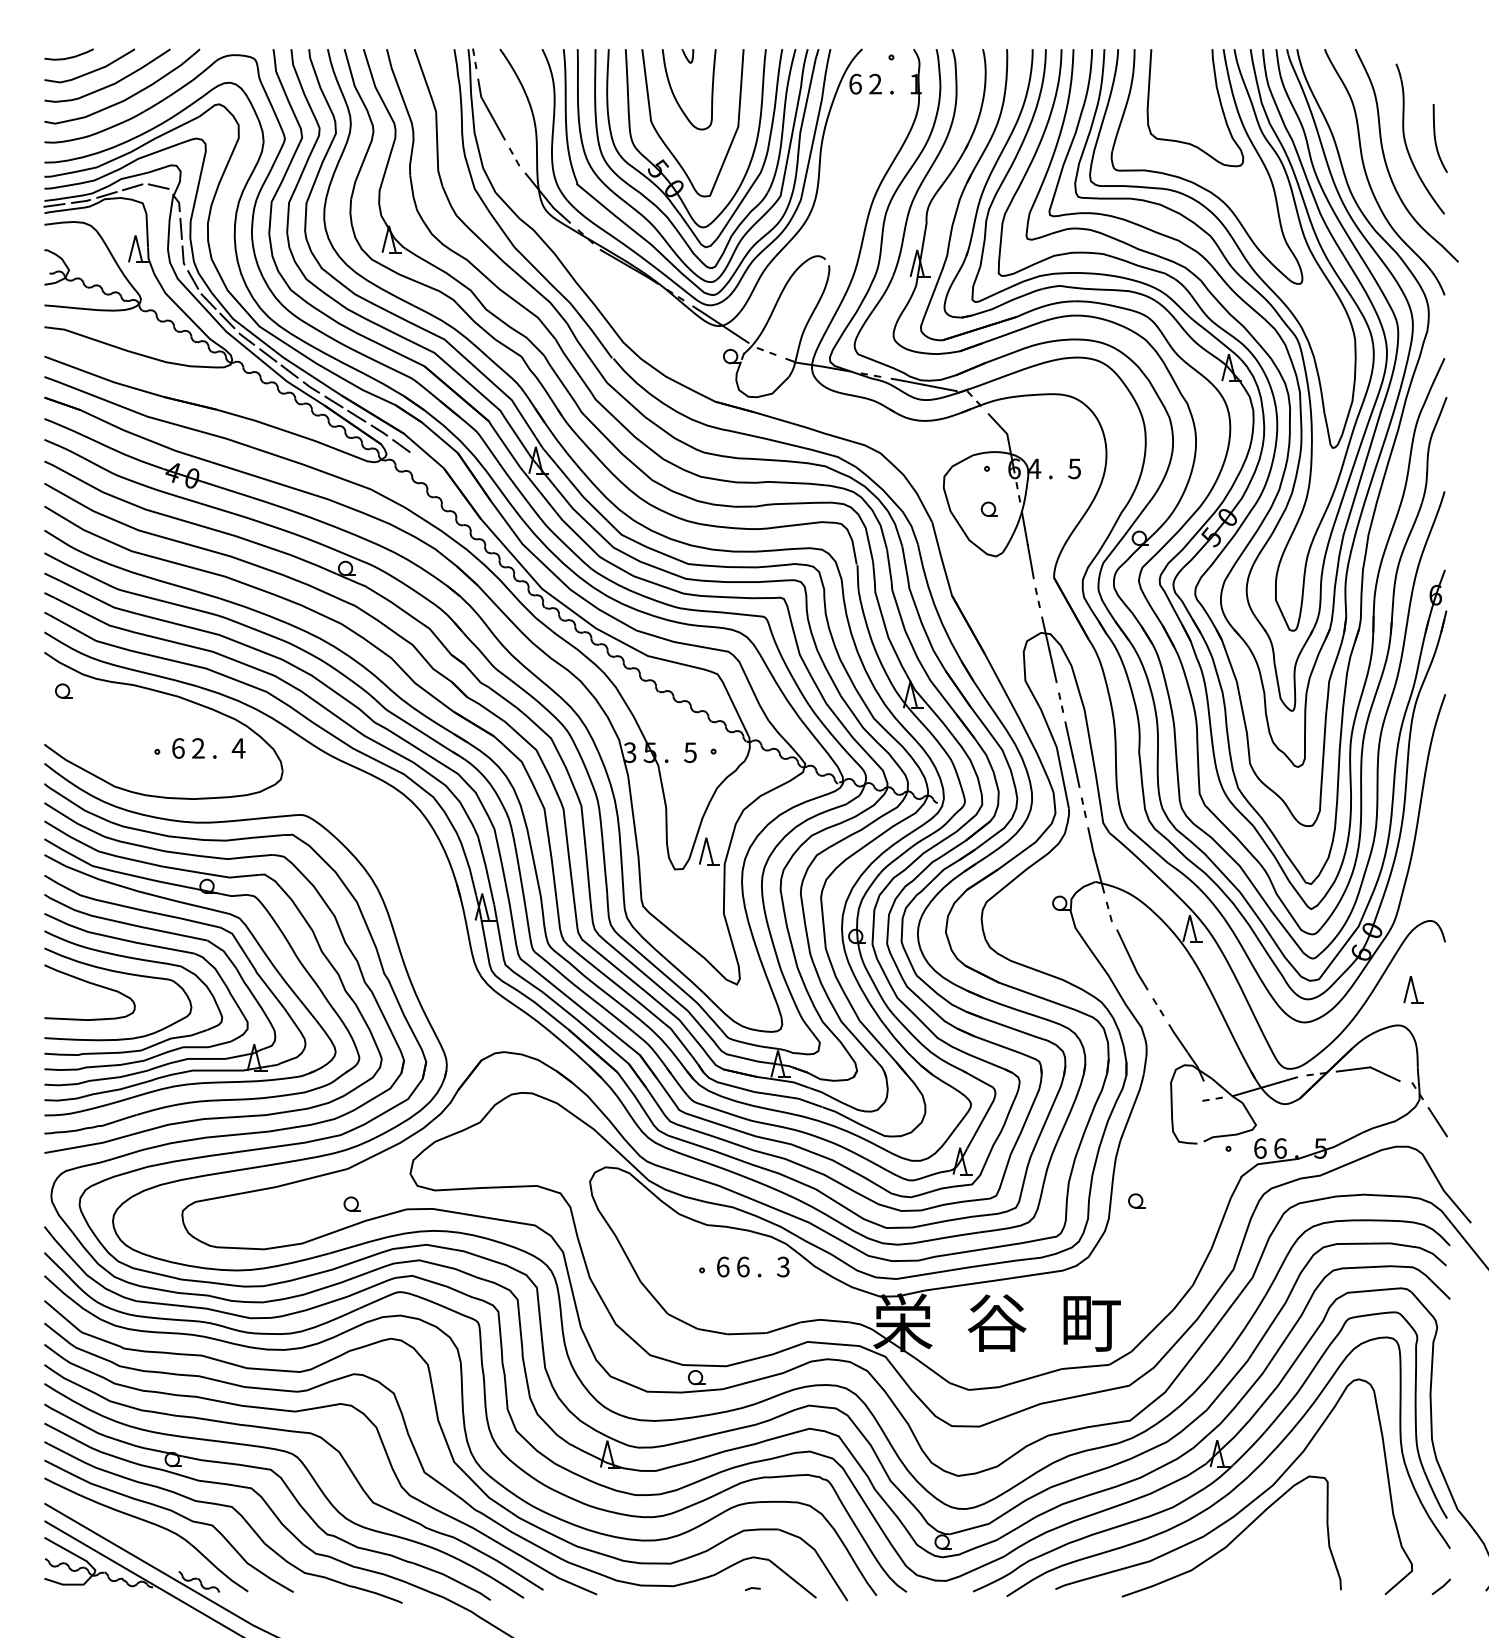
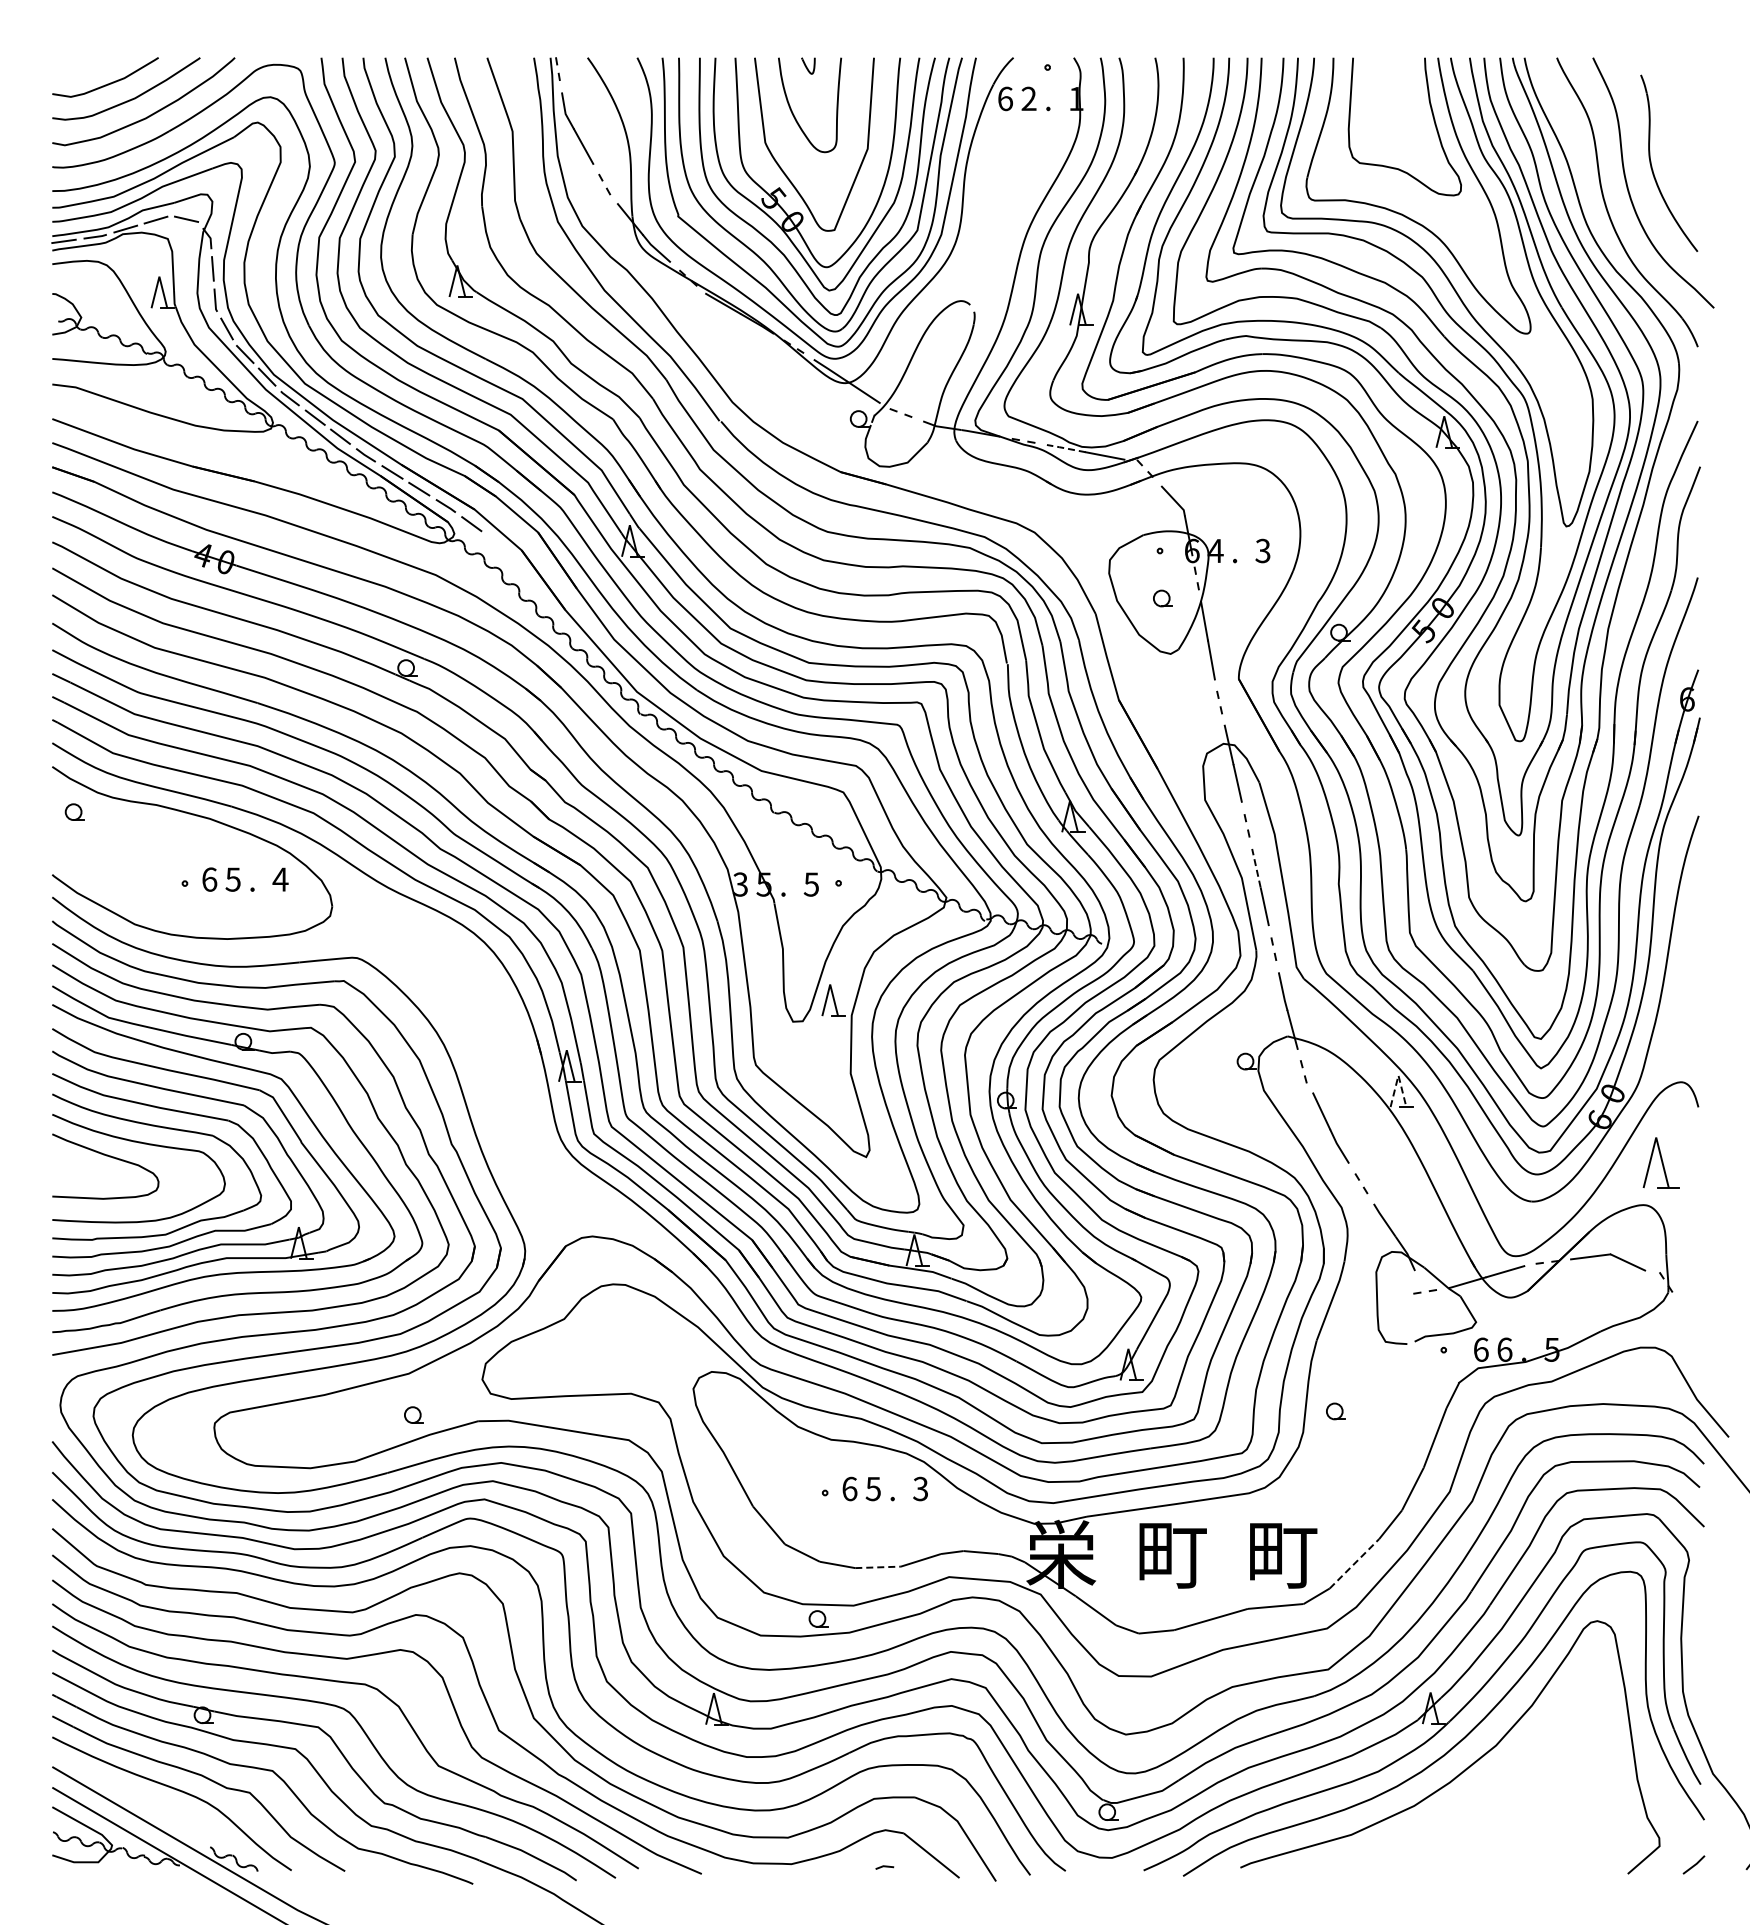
curve: (71, 56) -> (83, 66), removed
curve: (1435, 138) -> (1687, 162), removed
line: (906, 381) -> (1065, 448), solid -> dashed
text: (1074, 468) -> (1262, 550), 5 -> 3
line: (1069, 739) -> (1256, 868), solid -> dashed
text: (197, 748) -> (232, 879), 2 -> 5
line: (1189, 915) -> (1398, 1075), solid -> dashed
part: (1413, 990) -> (1661, 1163), size x1.6
line: (1437, 1121) -> (1689, 1318), removed
text: (743, 1266) -> (873, 1488), 6 -> 5
text: (996, 1322) -> (1171, 1554), 谷 -> 町
line: (1152, 1330) -> (1354, 1563), solid -> dashed
line: (747, 1333) -> (878, 1567), solid -> dashed
curve: (1234, 1538) -> (1450, 1807), removed

